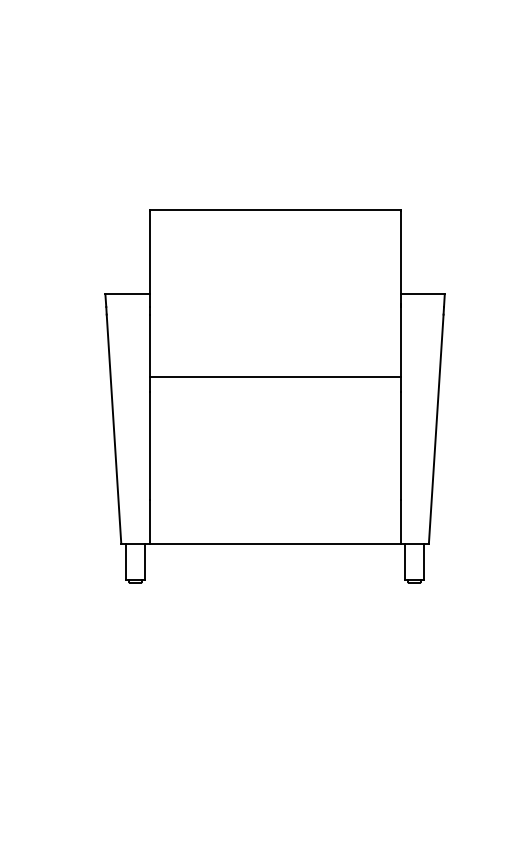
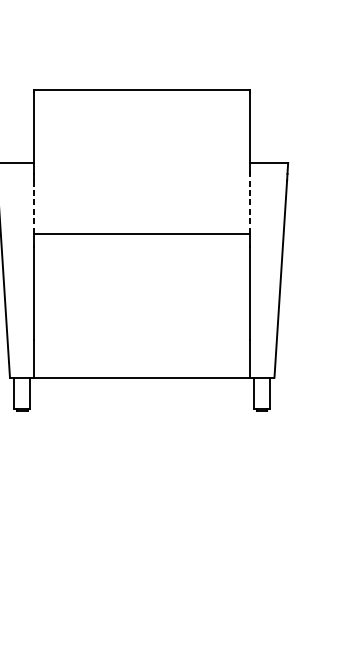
line: (400, 340) -> (250, 202), solid -> dashed
line: (149, 345) -> (34, 207), solid -> dashed

